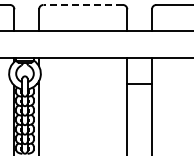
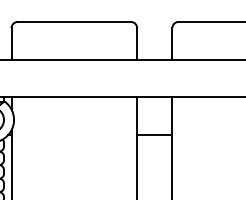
line: (83, 4) -> (74, 21), dashed -> solid

